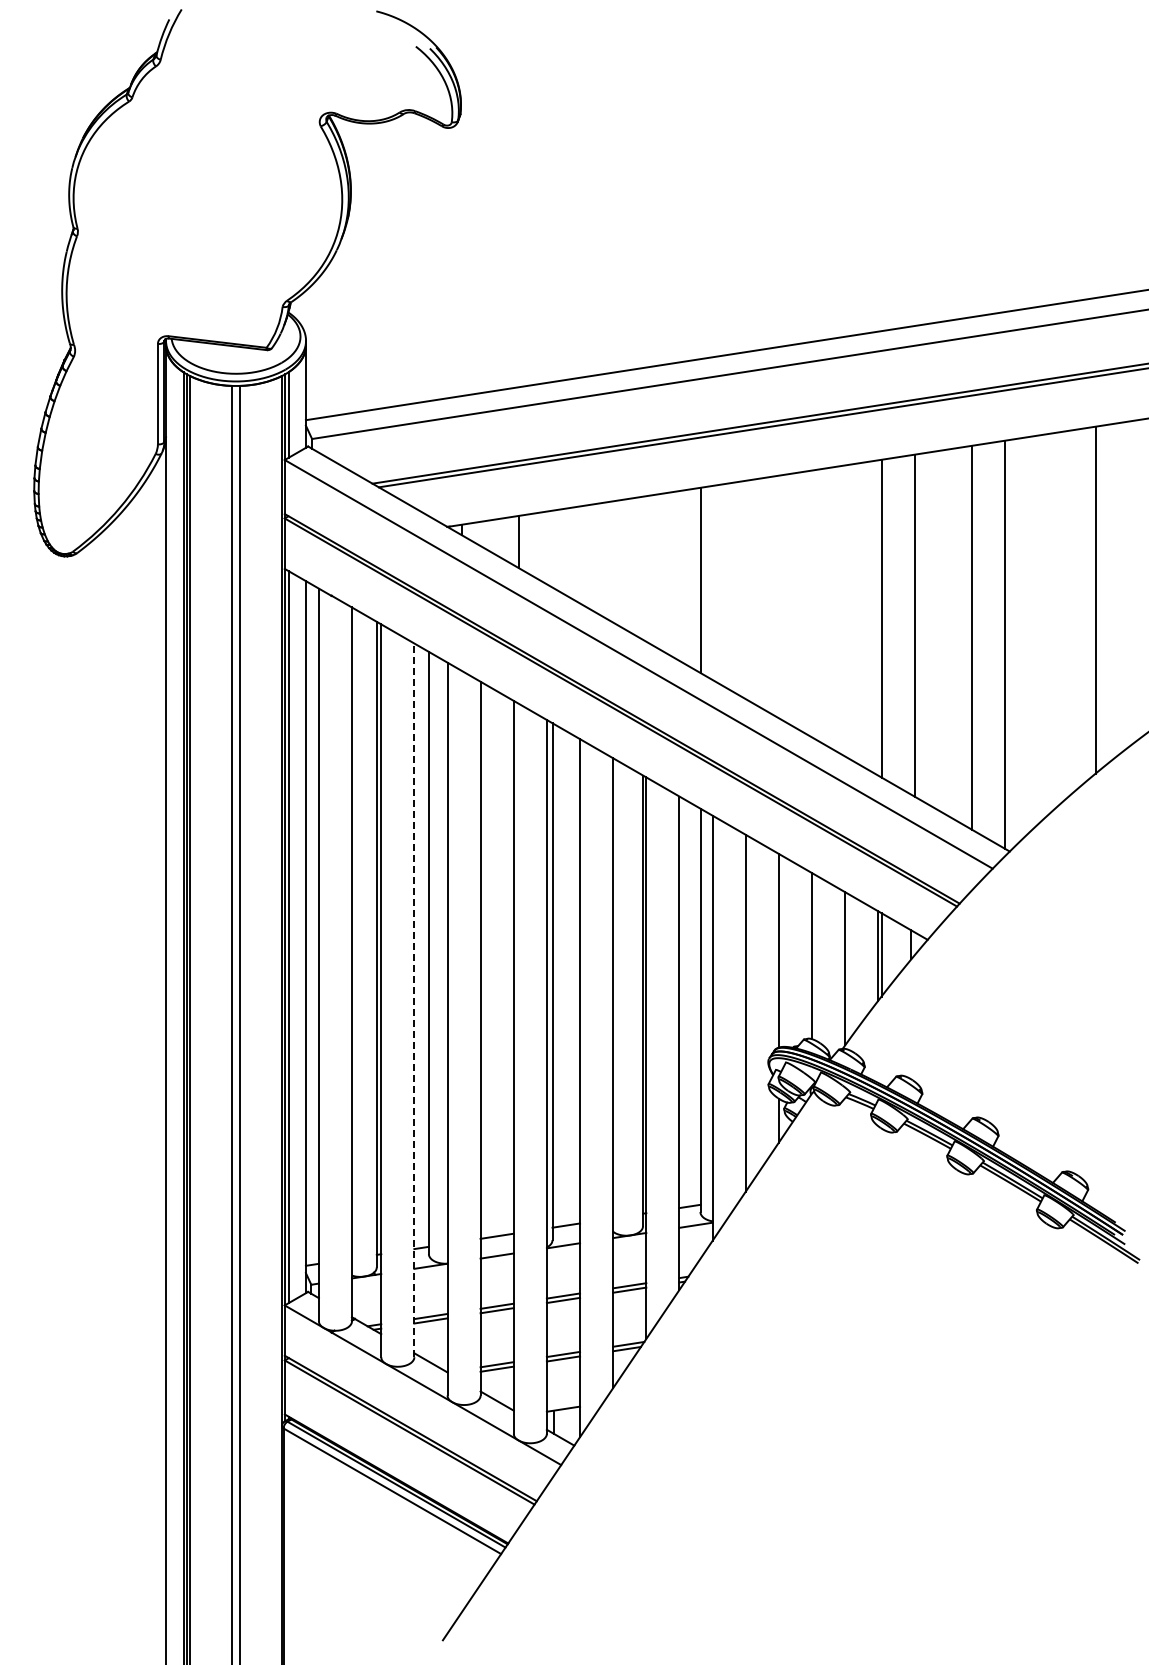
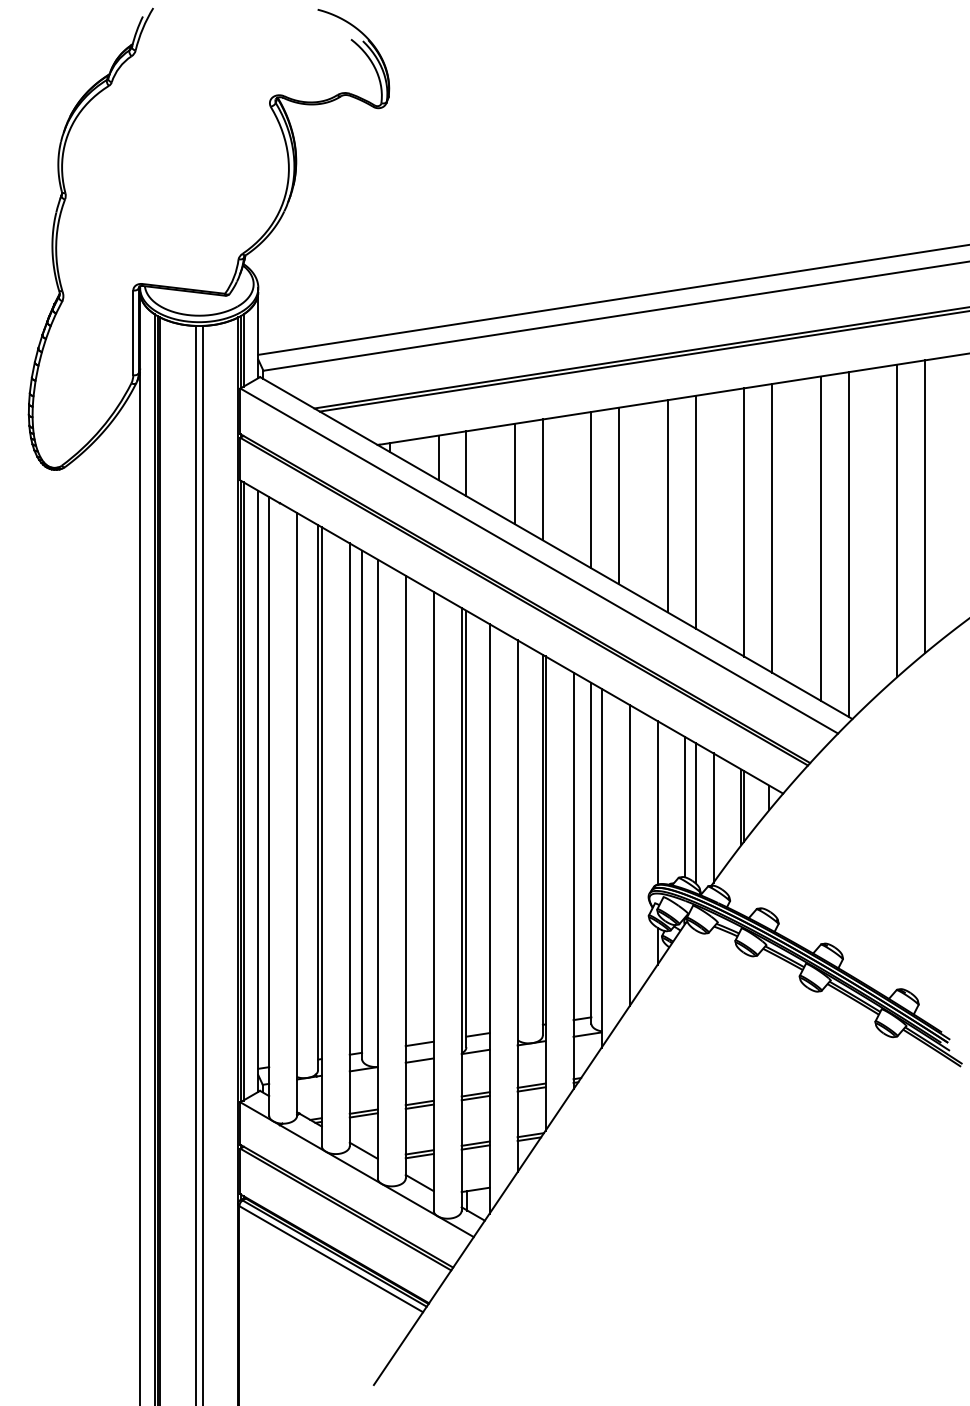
line: (552, 548) -> (466, 463), added
line: (609, 560) -> (514, 473), added
line: (643, 567) -> (543, 479), added
line: (733, 587) -> (619, 496), added
line: (791, 599) -> (668, 506), added
line: (824, 606) -> (696, 512), added
line: (1062, 616) -> (897, 520), added
line: (824, 963) -> (696, 813), added
line: (414, 1000) -> (349, 844), dashed -> solid

